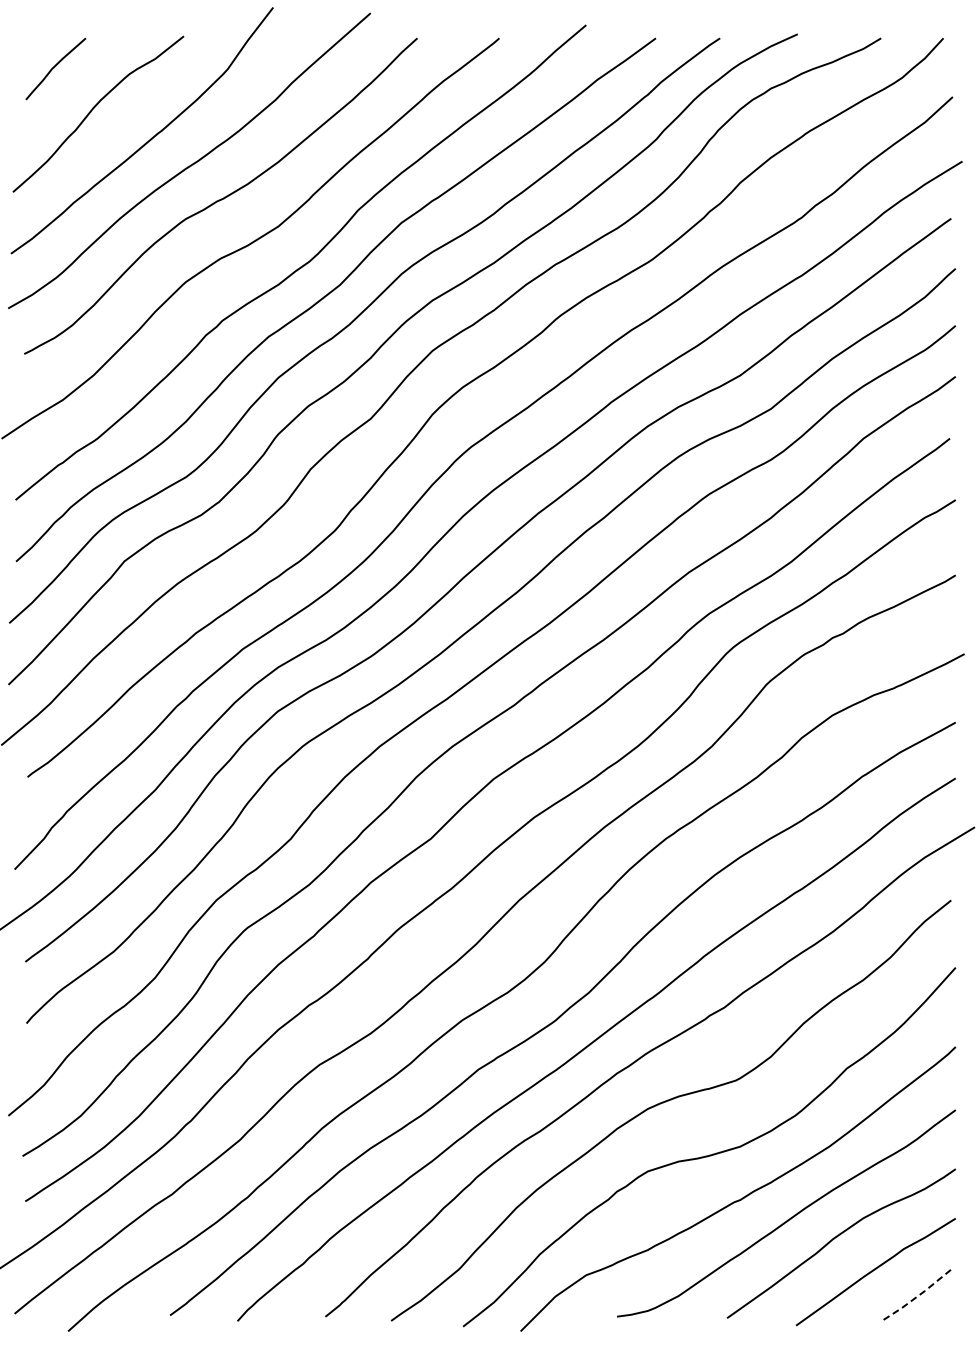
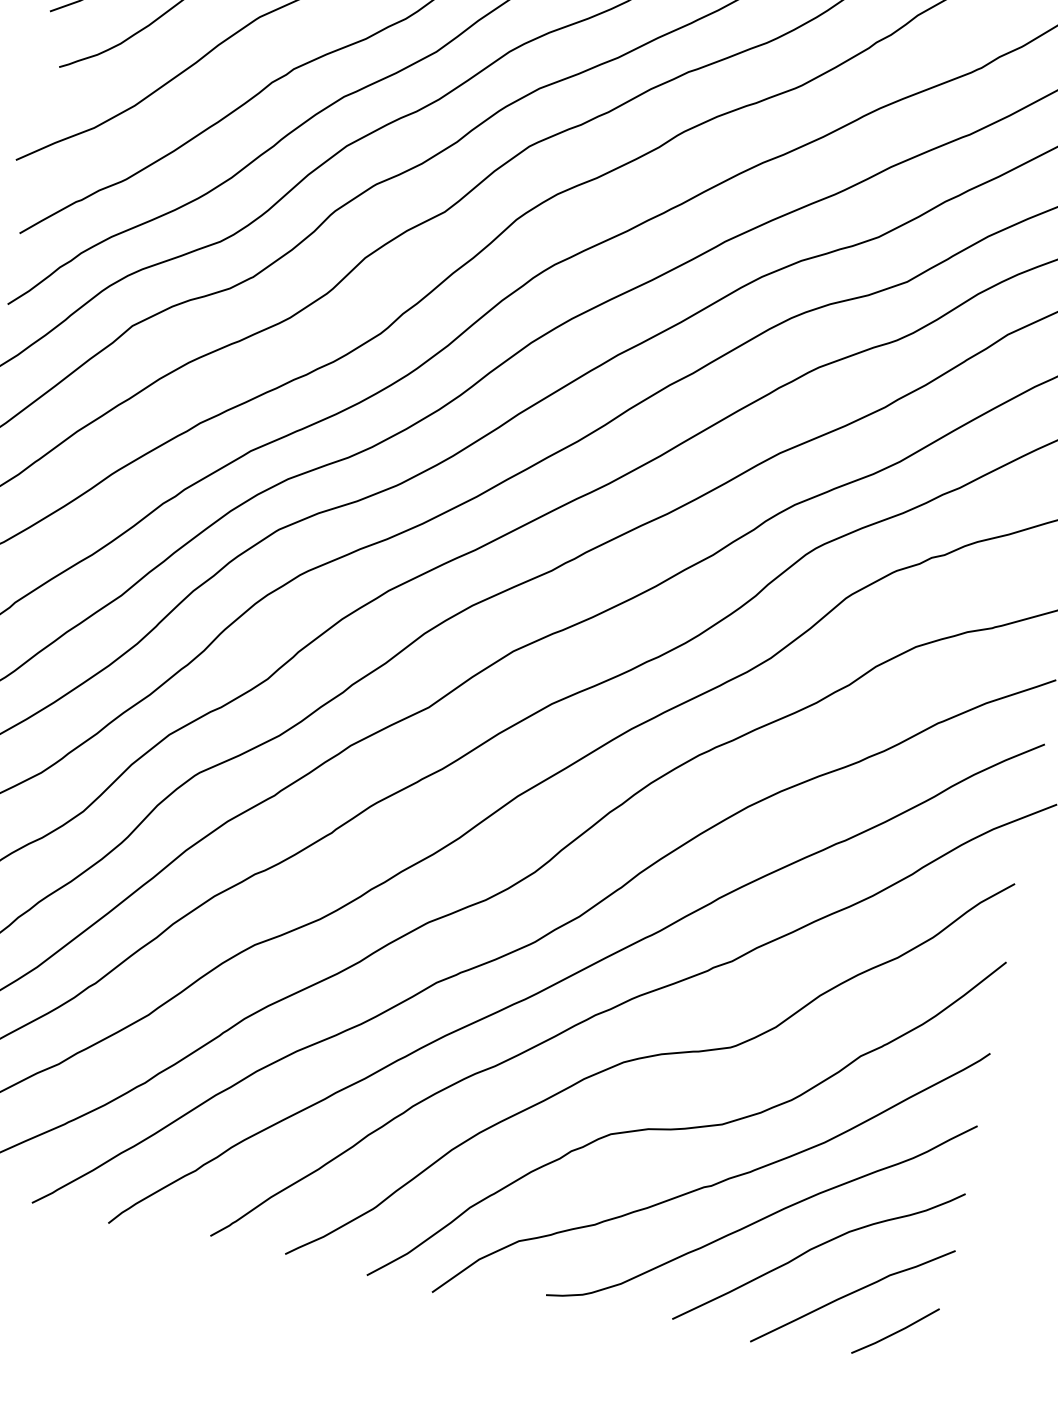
line: (917, 1296) -> (895, 1332), dashed -> solid

